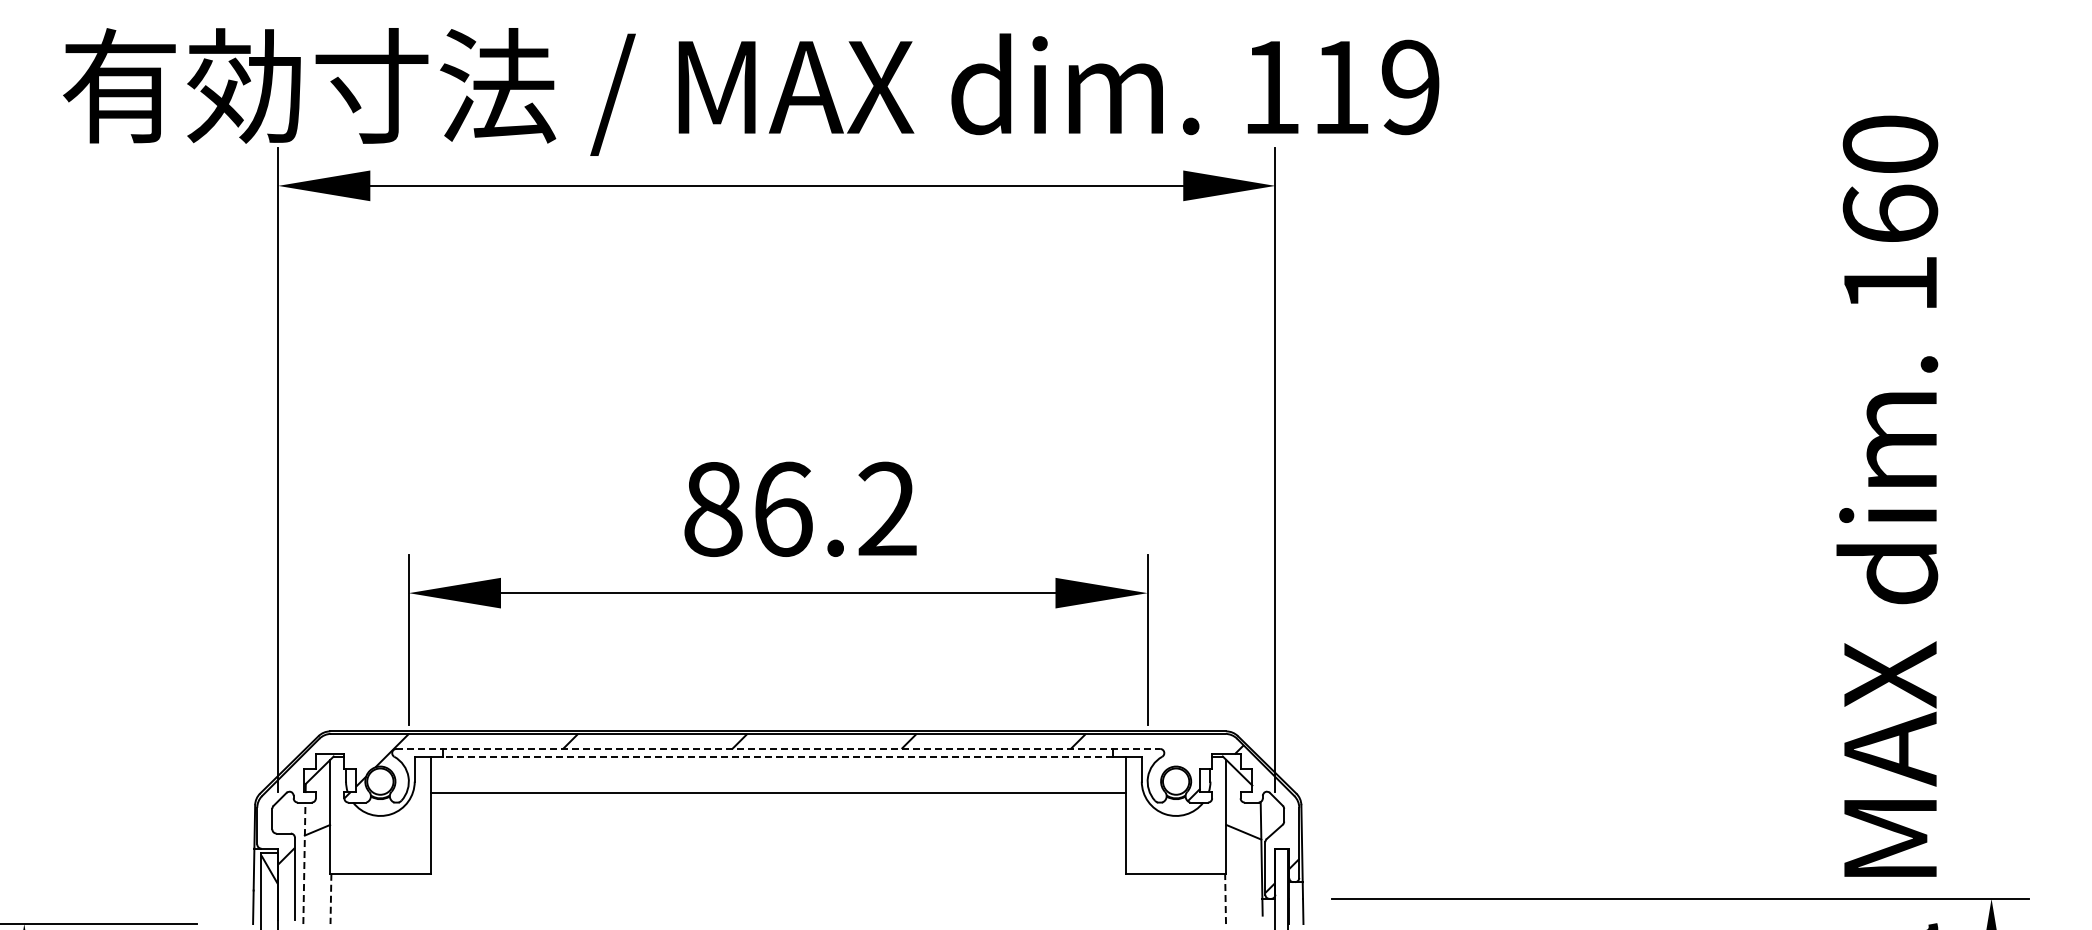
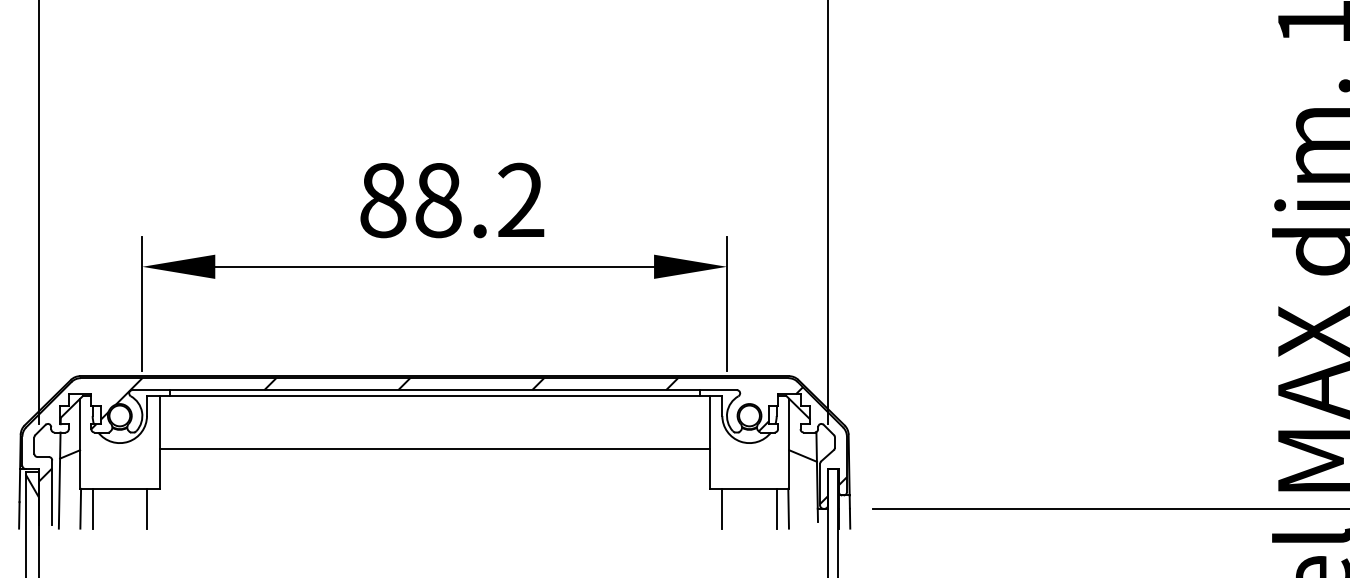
text: (783, 508) -> (438, 199), 86.2 -> 88.2
line: (778, 748) -> (434, 389), dashed -> solid
line: (777, 756) -> (434, 396), dashed -> solid
line: (777, 792) -> (434, 449), moved
line: (304, 863) -> (59, 480), dashed -> solid
line: (346, 898) -> (93, 508), added
line: (414, 898) -> (146, 508), added
line: (1141, 898) -> (722, 508), added
line: (1210, 898) -> (776, 508), added
line: (1225, 898) -> (788, 508), dashed -> solid
line: (330, 899) -> (80, 509), dashed -> solid

